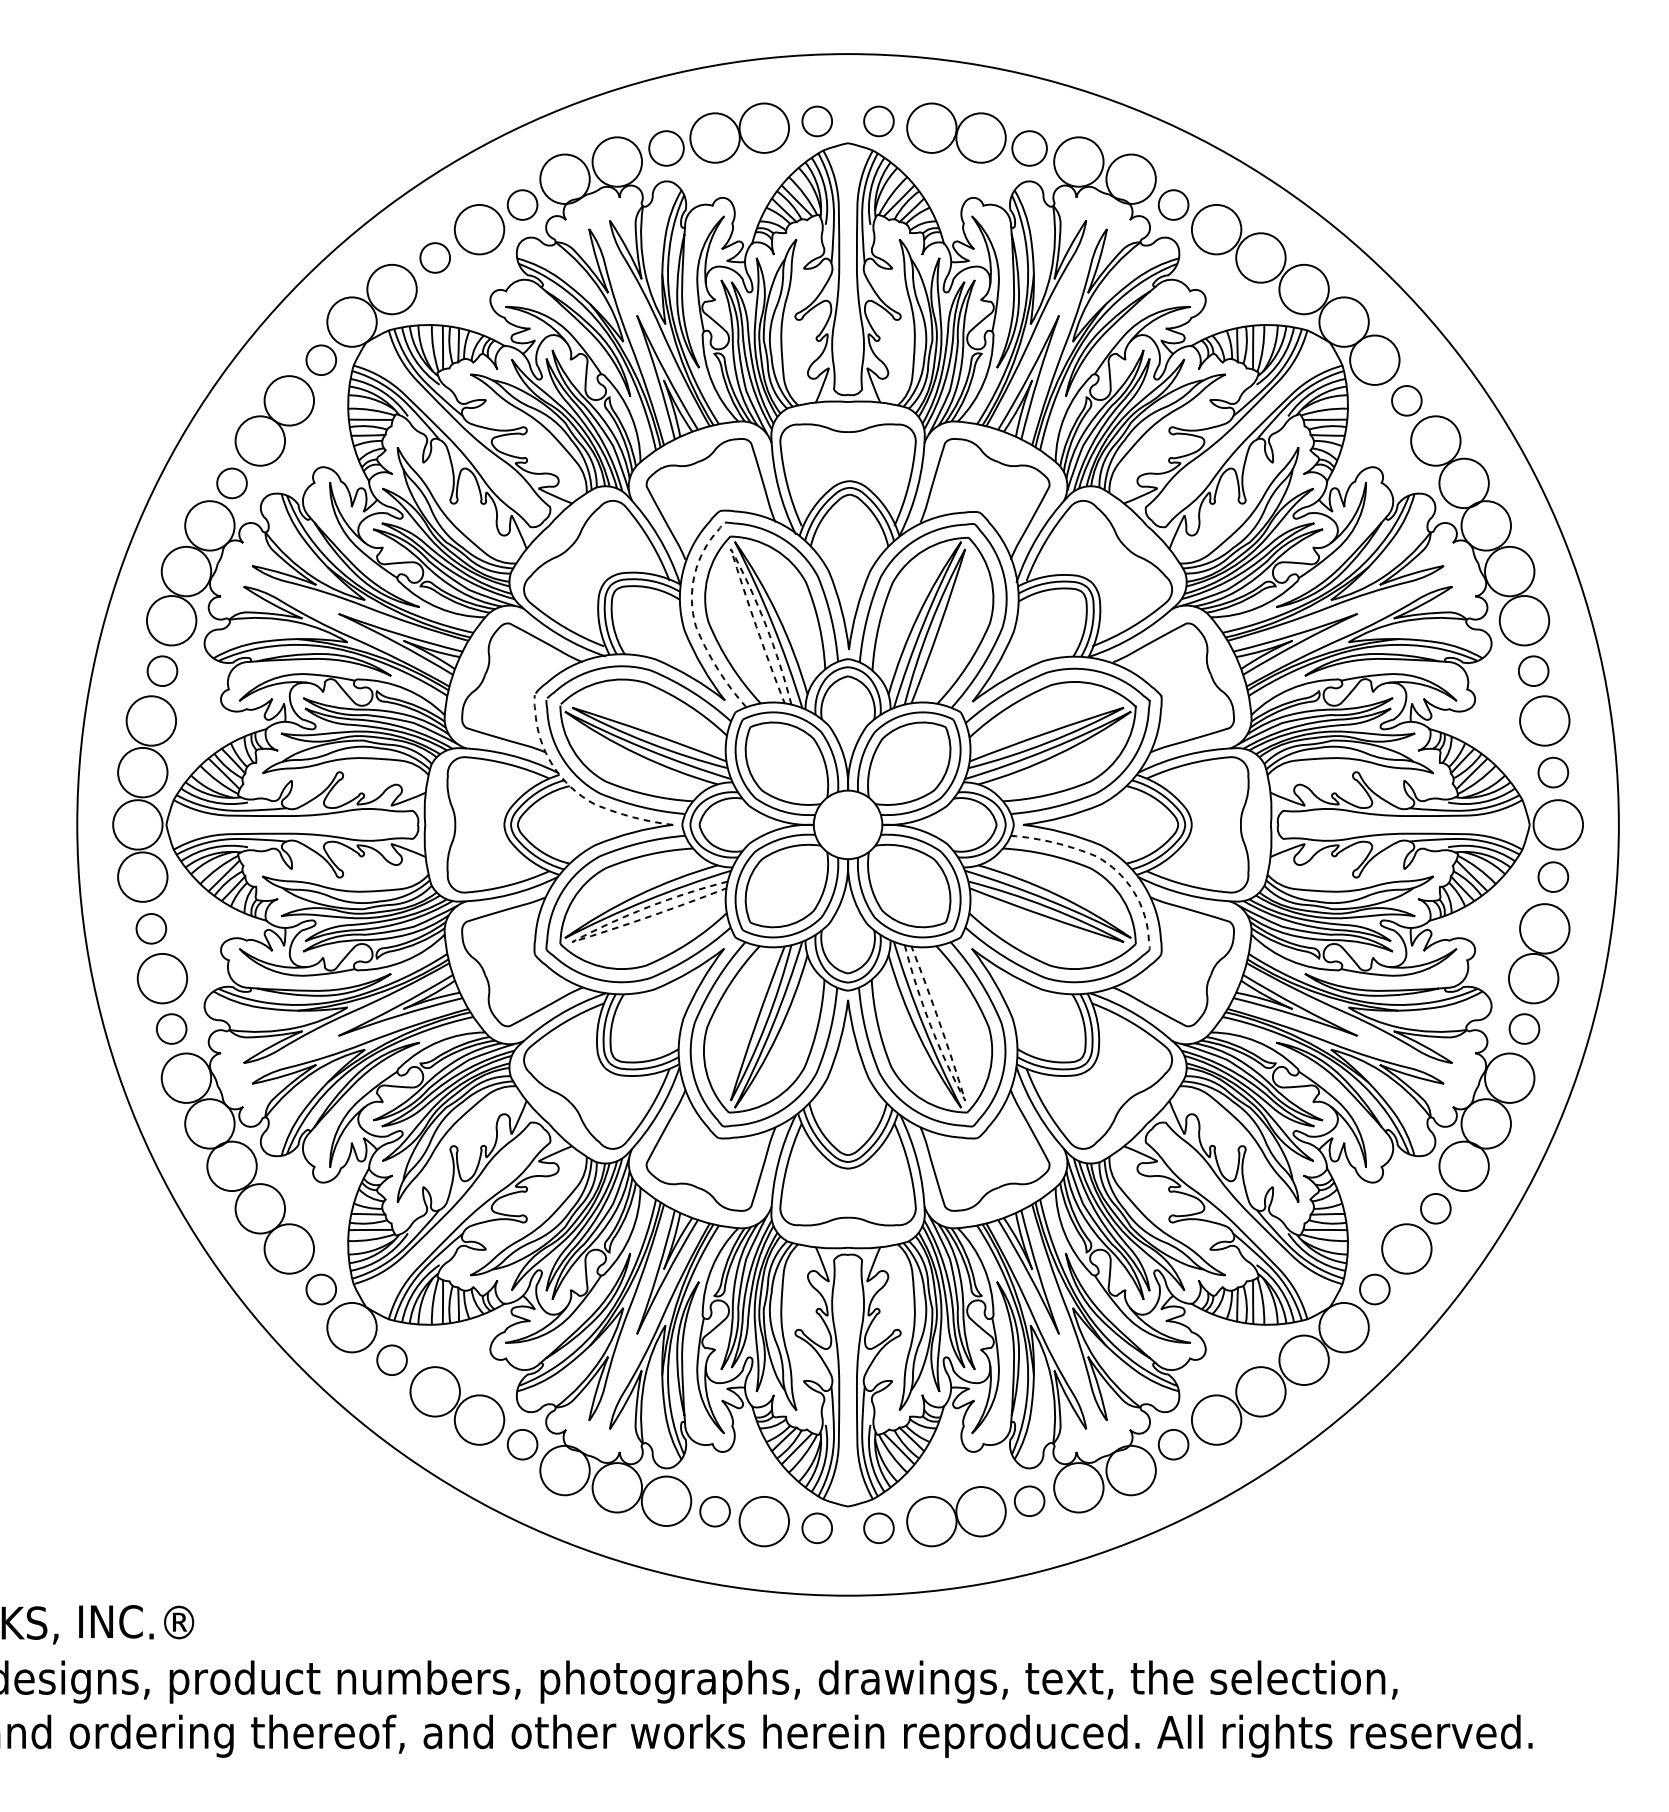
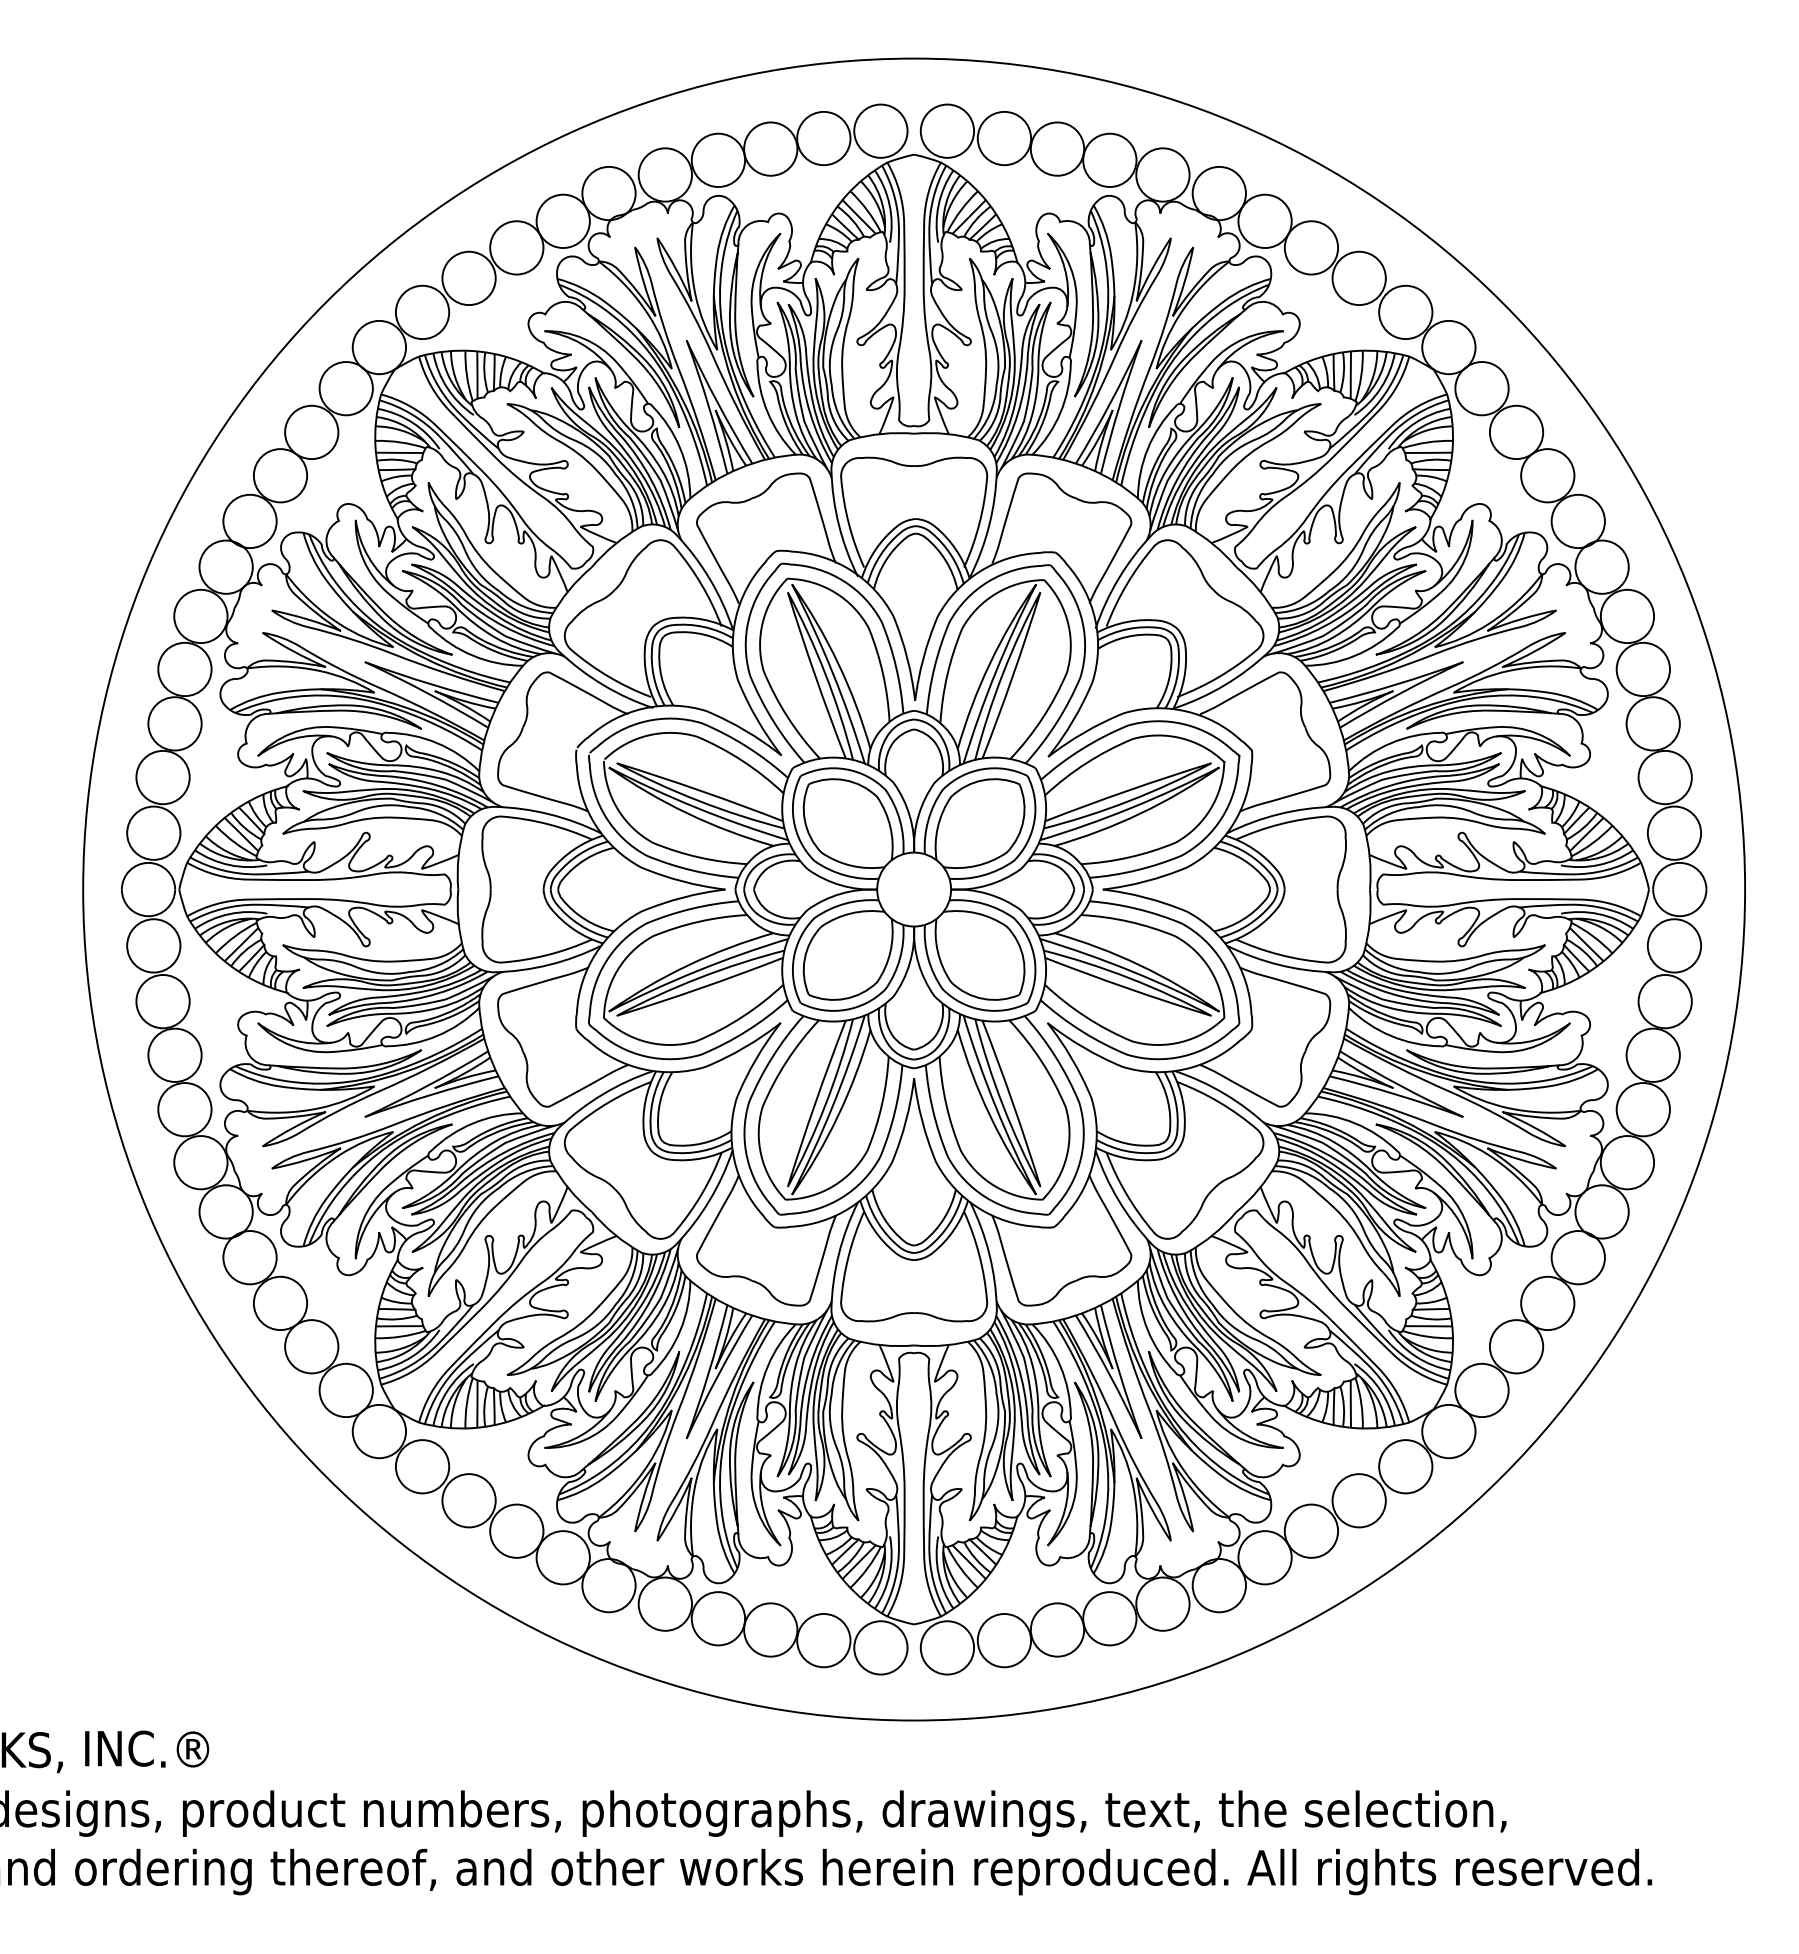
circle: (816, 120) -> (880, 130), size x1.67
circle: (879, 120) -> (947, 130), size x1.67
circle: (666, 148) -> (718, 160), size x1.43
circle: (1029, 148) -> (1109, 160), size x1.43
circle: (521, 205) -> (562, 221), size x1.67
circle: (1173, 205) -> (1264, 221), size x1.67
circle: (434, 258) -> (468, 278), size x1.67
circle: (320, 360) -> (345, 388), size x1.67
circle: (1406, 400) -> (1516, 432), size x1.67
circle: (231, 483) -> (249, 521), size x1.67
line: (732, 551) -> (789, 594), dashed -> solid
line: (692, 610) -> (746, 658), dashed -> solid
circle: (161, 670) -> (174, 723), size x1.67
circle: (1532, 670) -> (1652, 723), size x1.67
circle: (1553, 771) -> (1674, 832), size x1.67
line: (571, 787) -> (616, 849), dashed -> solid
line: (1112, 867) -> (1199, 935), dashed -> solid
circle: (1553, 876) -> (1674, 945), size x1.67
circle: (150, 928) -> (162, 1001), size x1.67
line: (574, 940) -> (619, 1014), dashed -> solid
circle: (171, 1028) -> (184, 1109), size x1.67
circle: (1523, 1028) -> (1642, 1109), size x1.67
line: (964, 1098) -> (1039, 1184), dashed -> solid
circle: (1435, 1208) -> (1547, 1303), size x1.67
circle: (320, 1289) -> (345, 1390), size x1.67
circle: (1374, 1289) -> (1481, 1390), size x1.67
circle: (392, 1360) -> (422, 1466), size x1.67
circle: (521, 1444) -> (562, 1557), size x1.67
circle: (1173, 1444) -> (1264, 1557), size x1.67
circle: (1029, 1501) -> (1109, 1618), size x1.67
circle: (714, 1511) -> (770, 1629), size x1.67
circle: (816, 1527) -> (880, 1647), size x1.67
circle: (879, 1527) -> (947, 1647), size x1.67

